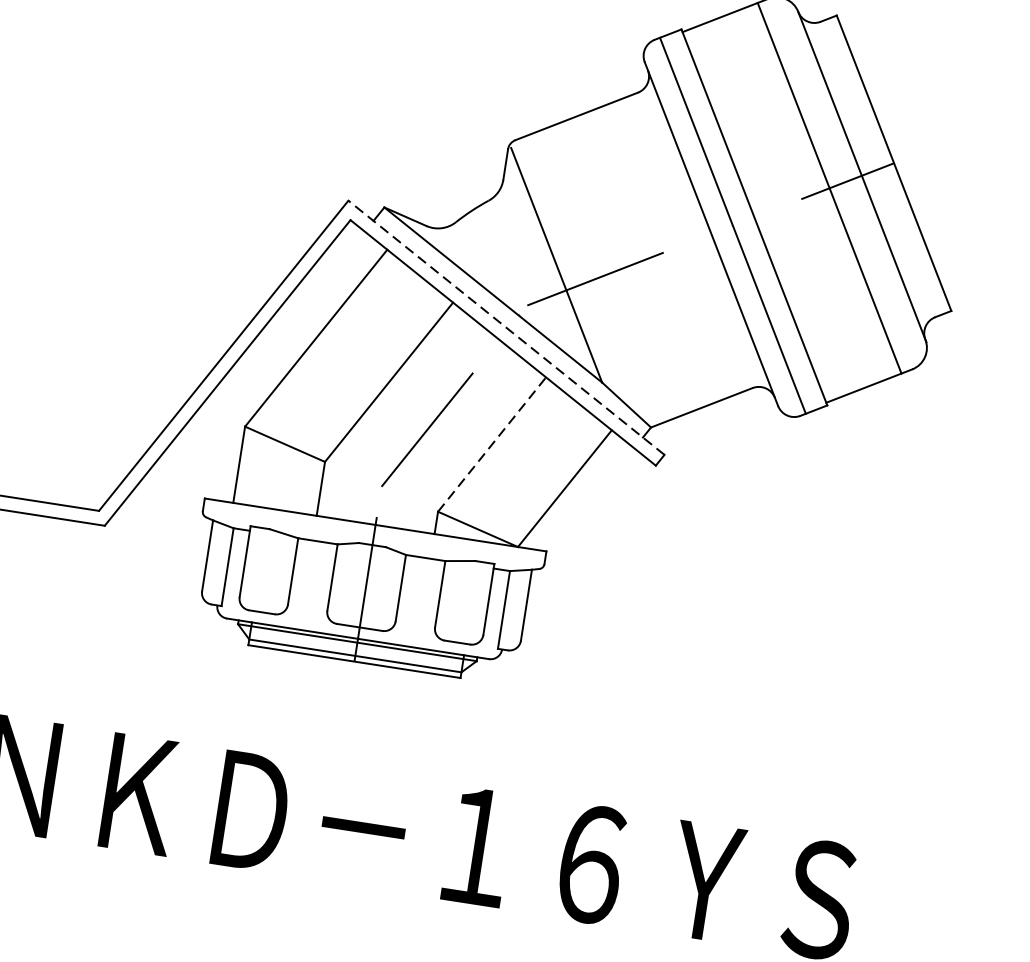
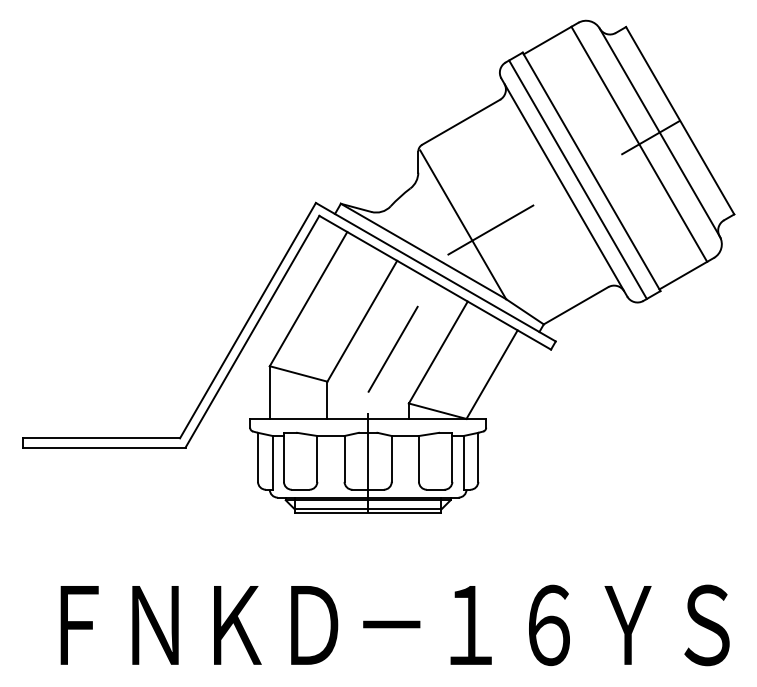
line: (506, 326) -> (435, 271), dashed -> solid
line: (492, 444) -> (438, 352), dashed -> solid

